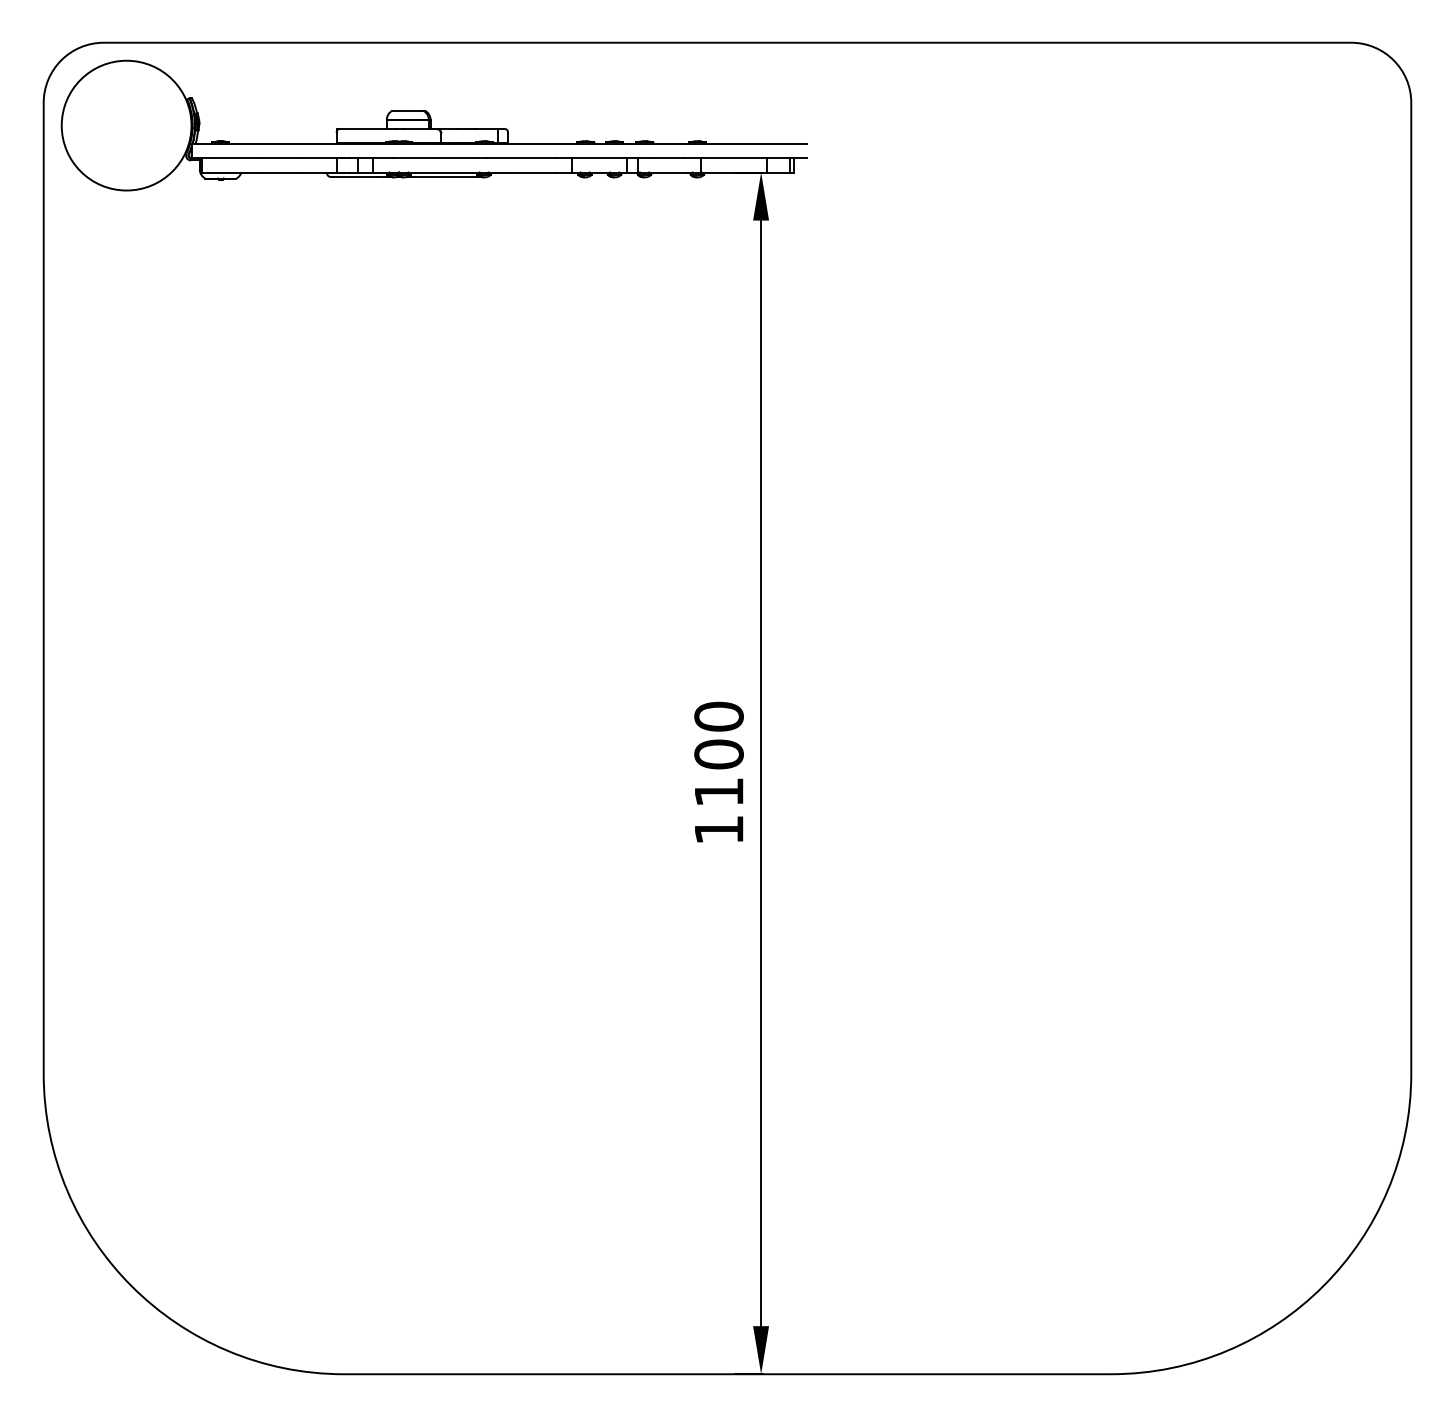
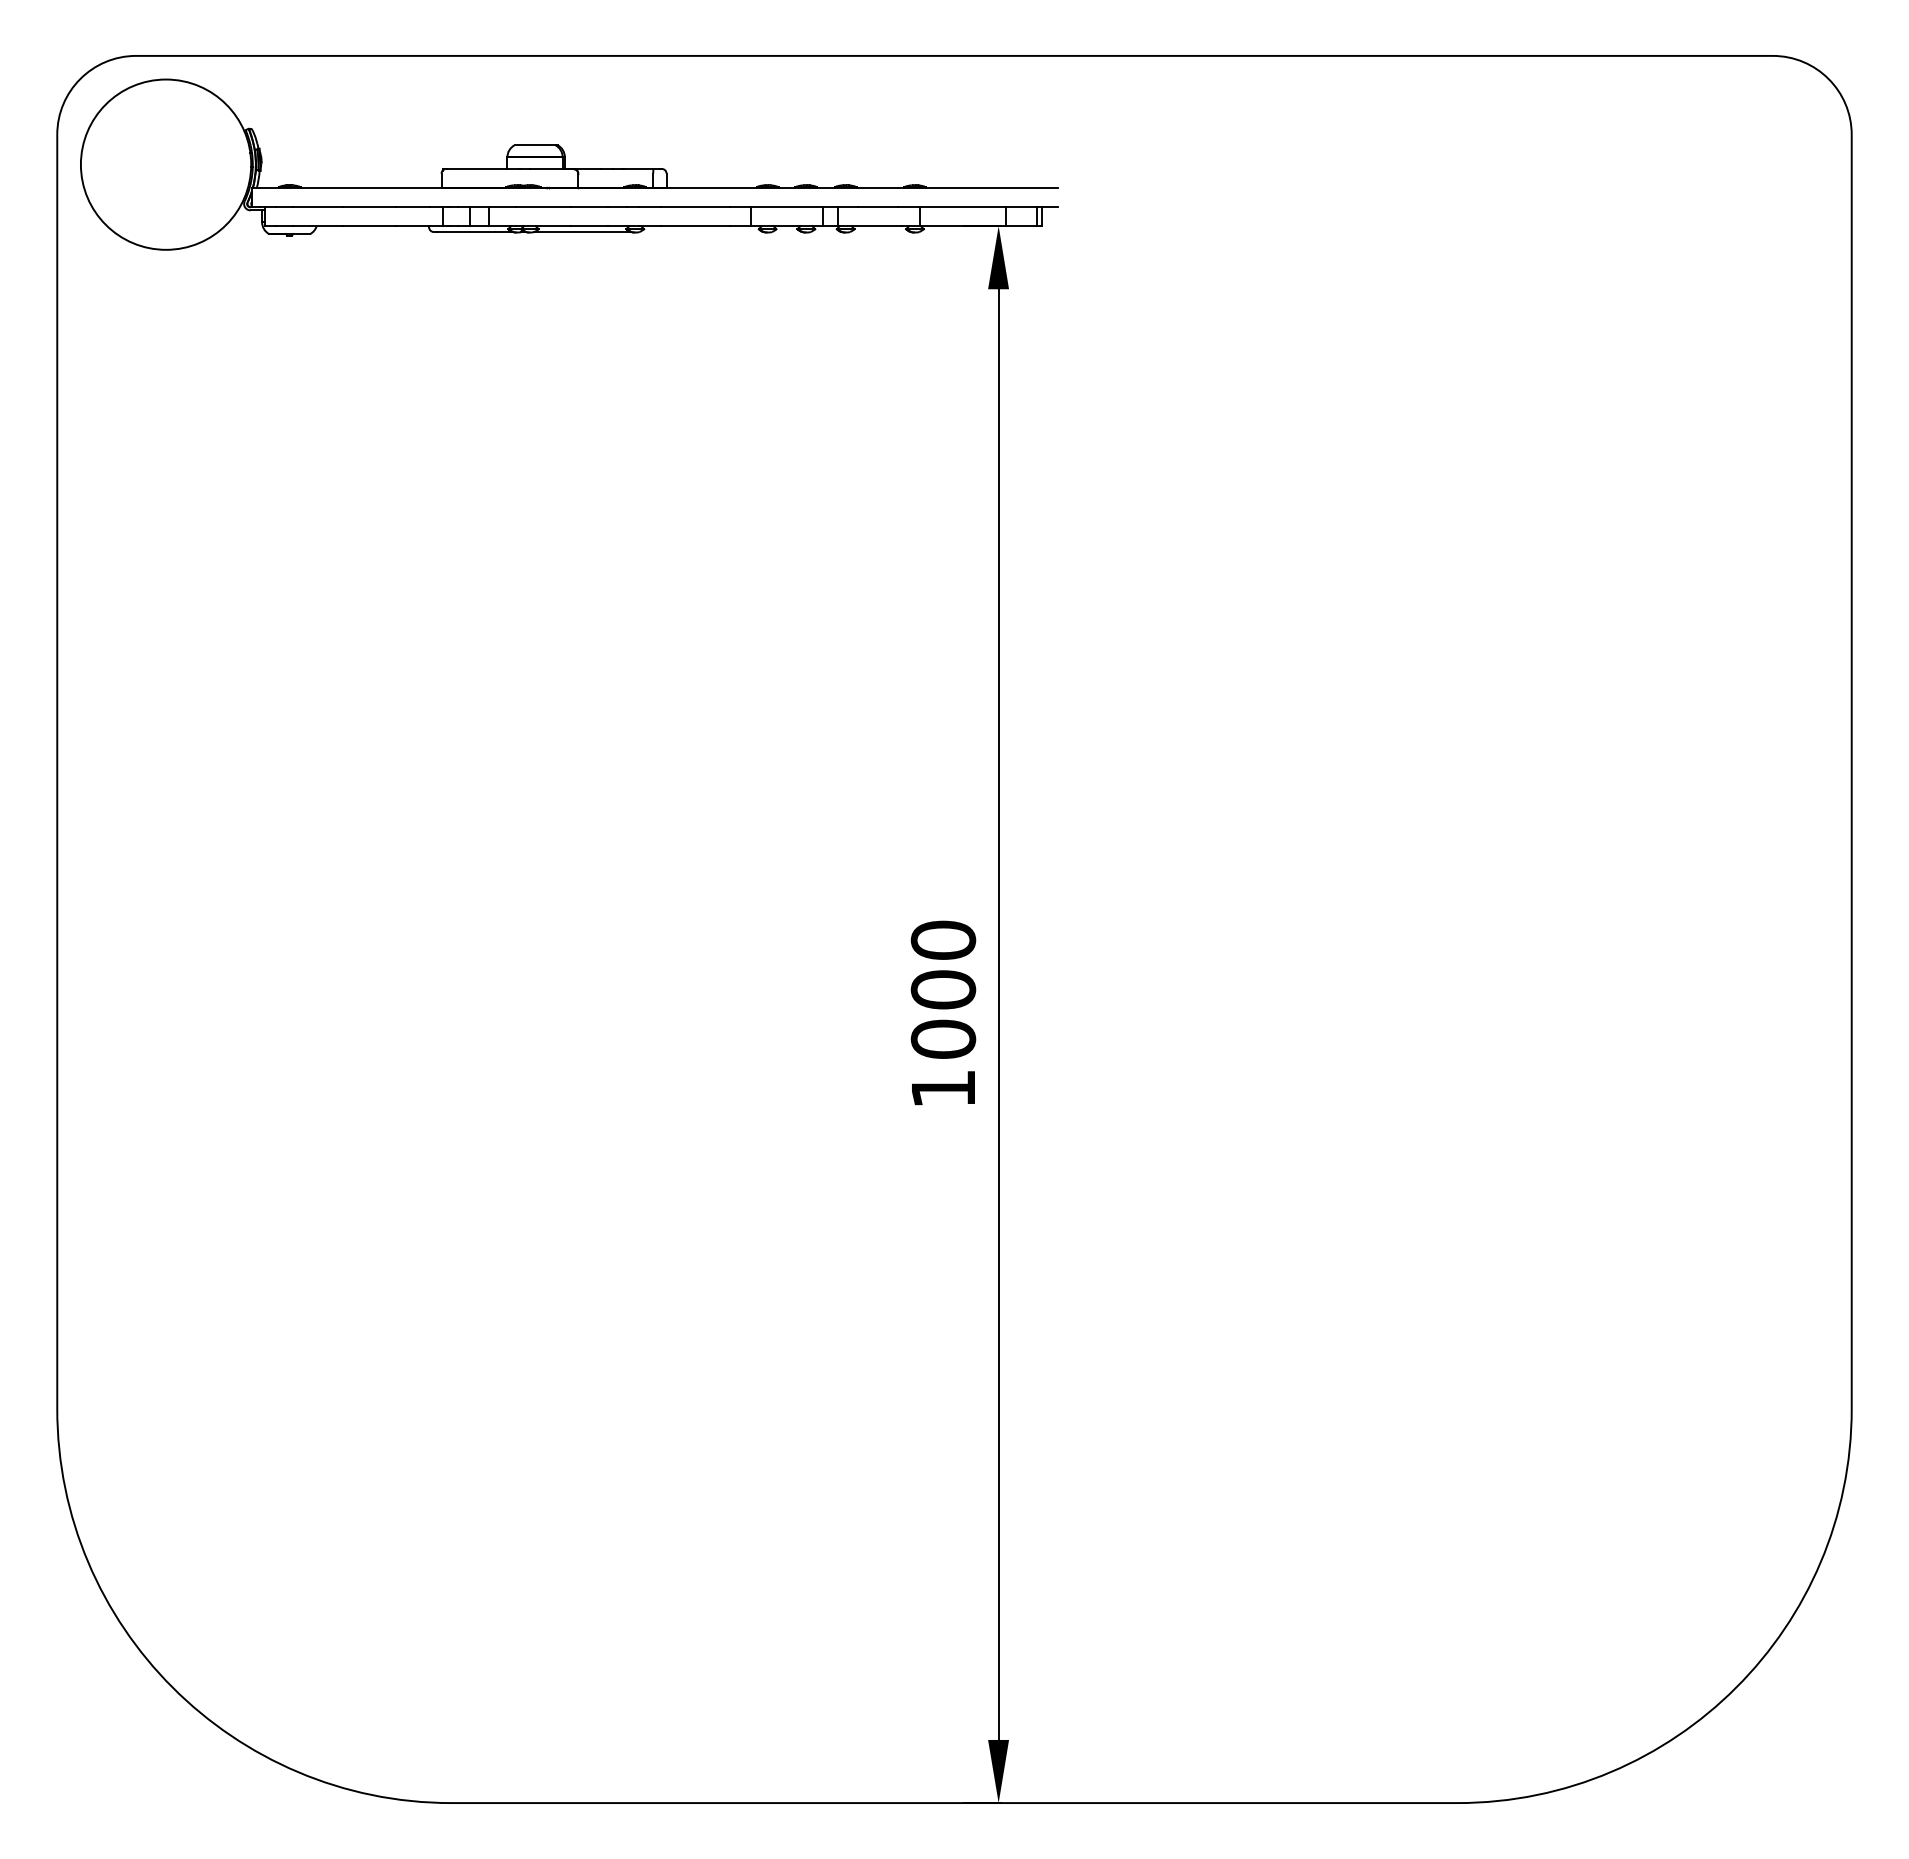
text: (719, 791) -> (943, 1038), 1100 -> 1000

